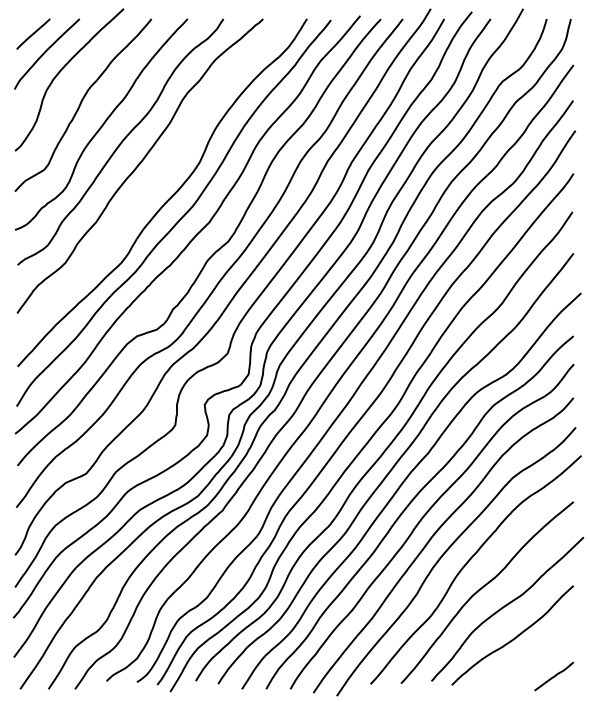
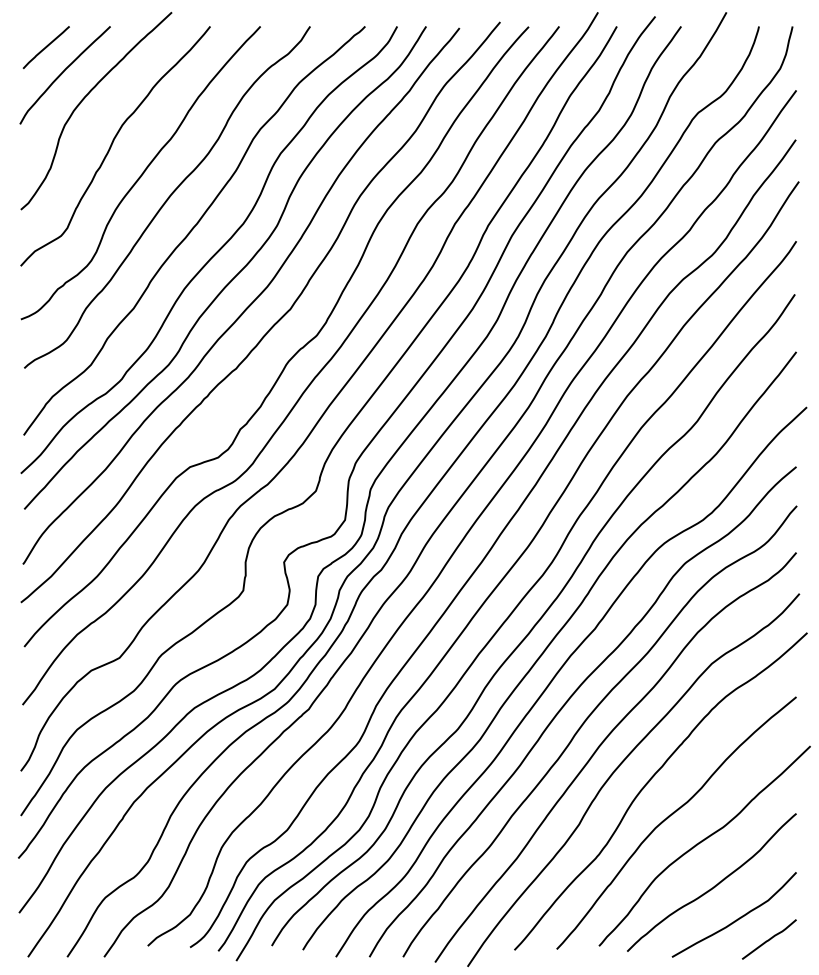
curve: (154, 182) -> (214, 253), added
curve: (530, 661) -> (736, 918), added

